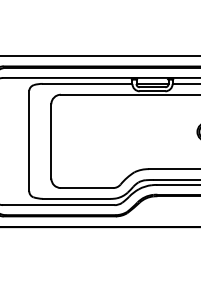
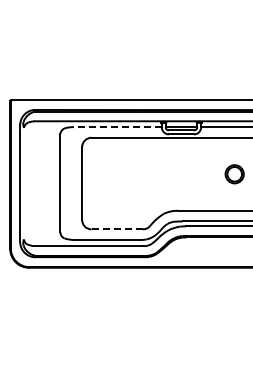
line: (87, 84) -> (117, 127), solid -> dashed
line: (87, 188) -> (117, 229), solid -> dashed

